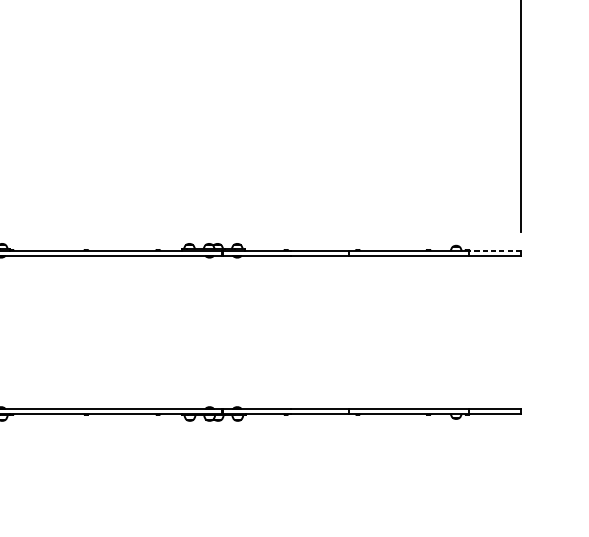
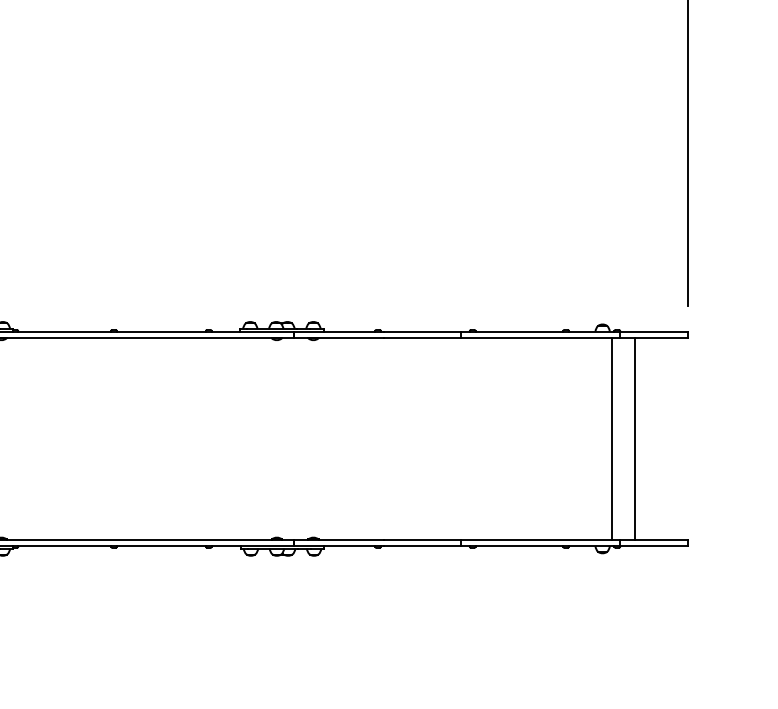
line: (494, 251) -> (653, 331), dashed -> solid
line: (463, 332) -> (612, 438), added
line: (481, 332) -> (635, 438), added

